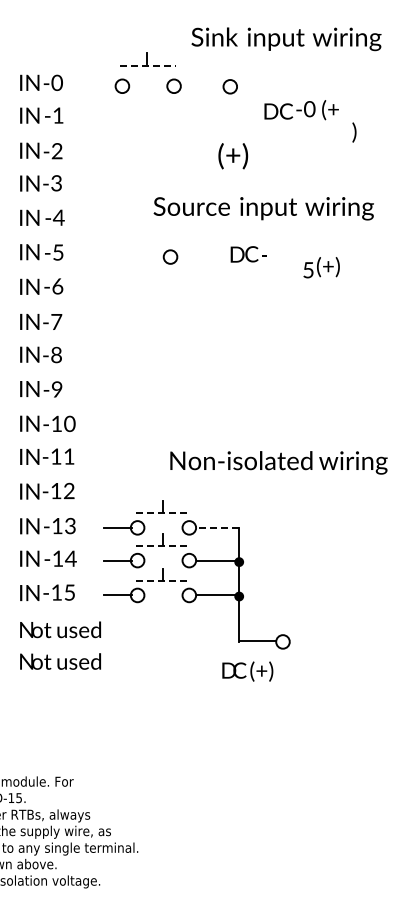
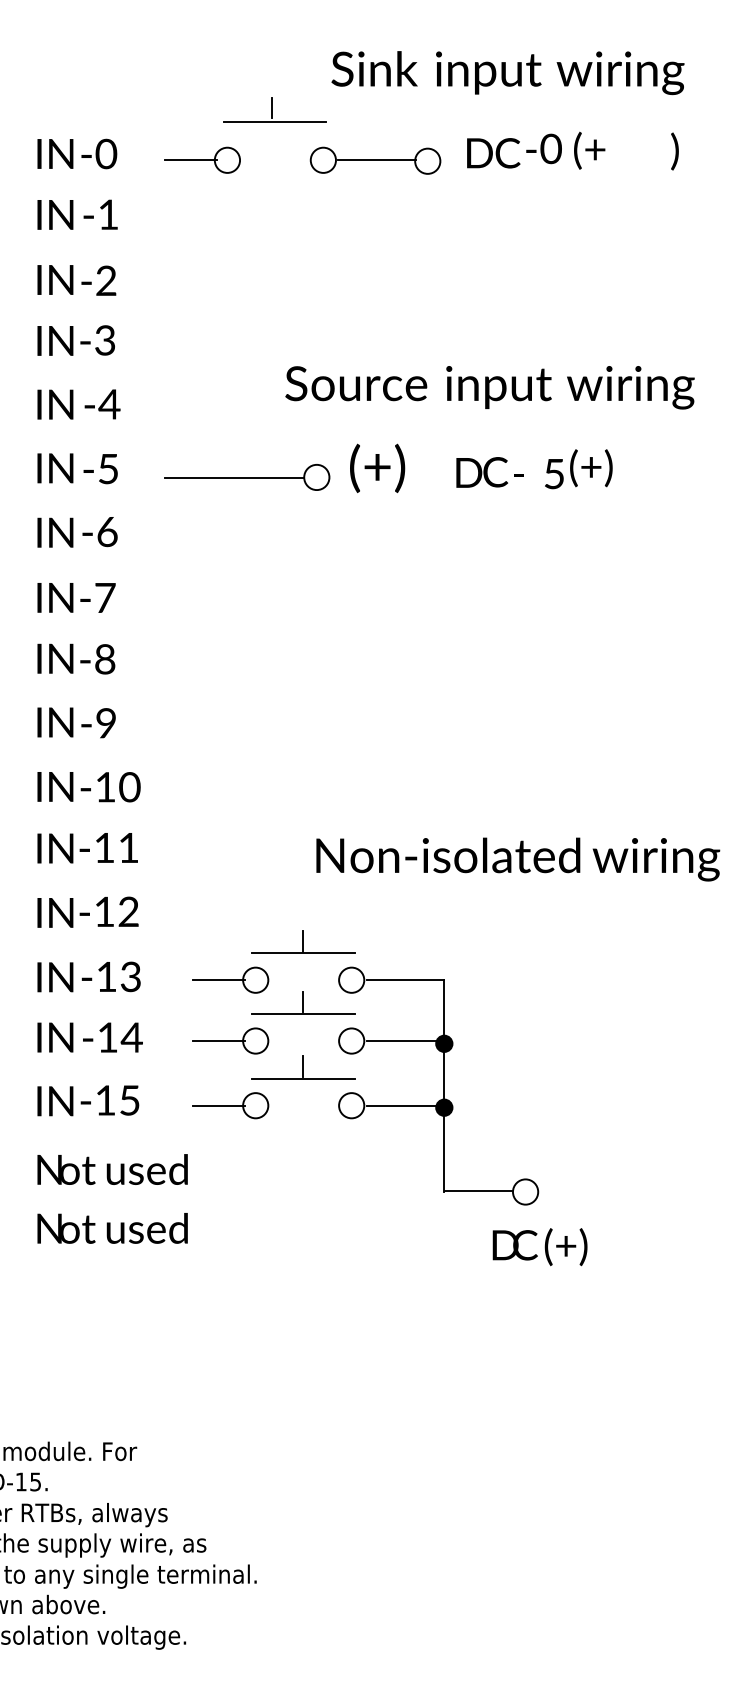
text: (286, 39) -> (507, 73), moved
line: (148, 65) -> (275, 121), dashed -> solid
line: (102, 86) -> (190, 160), added
line: (202, 86) -> (376, 160), added
text: (301, 110) -> (535, 151), moved
text: (354, 132) -> (675, 151), moved
text: (233, 156) -> (377, 468), moved
text: (248, 254) -> (489, 472), moved
line: (125, 257) -> (233, 478), added
text: (321, 267) -> (578, 468), moved
line: (163, 513) -> (303, 953), dashed -> solid
line: (218, 527) -> (405, 979), dashed -> solid
line: (163, 546) -> (303, 1014), dashed -> solid
line: (163, 580) -> (303, 1077), dashed -> solid
text: (247, 671) -> (539, 1246), moved

